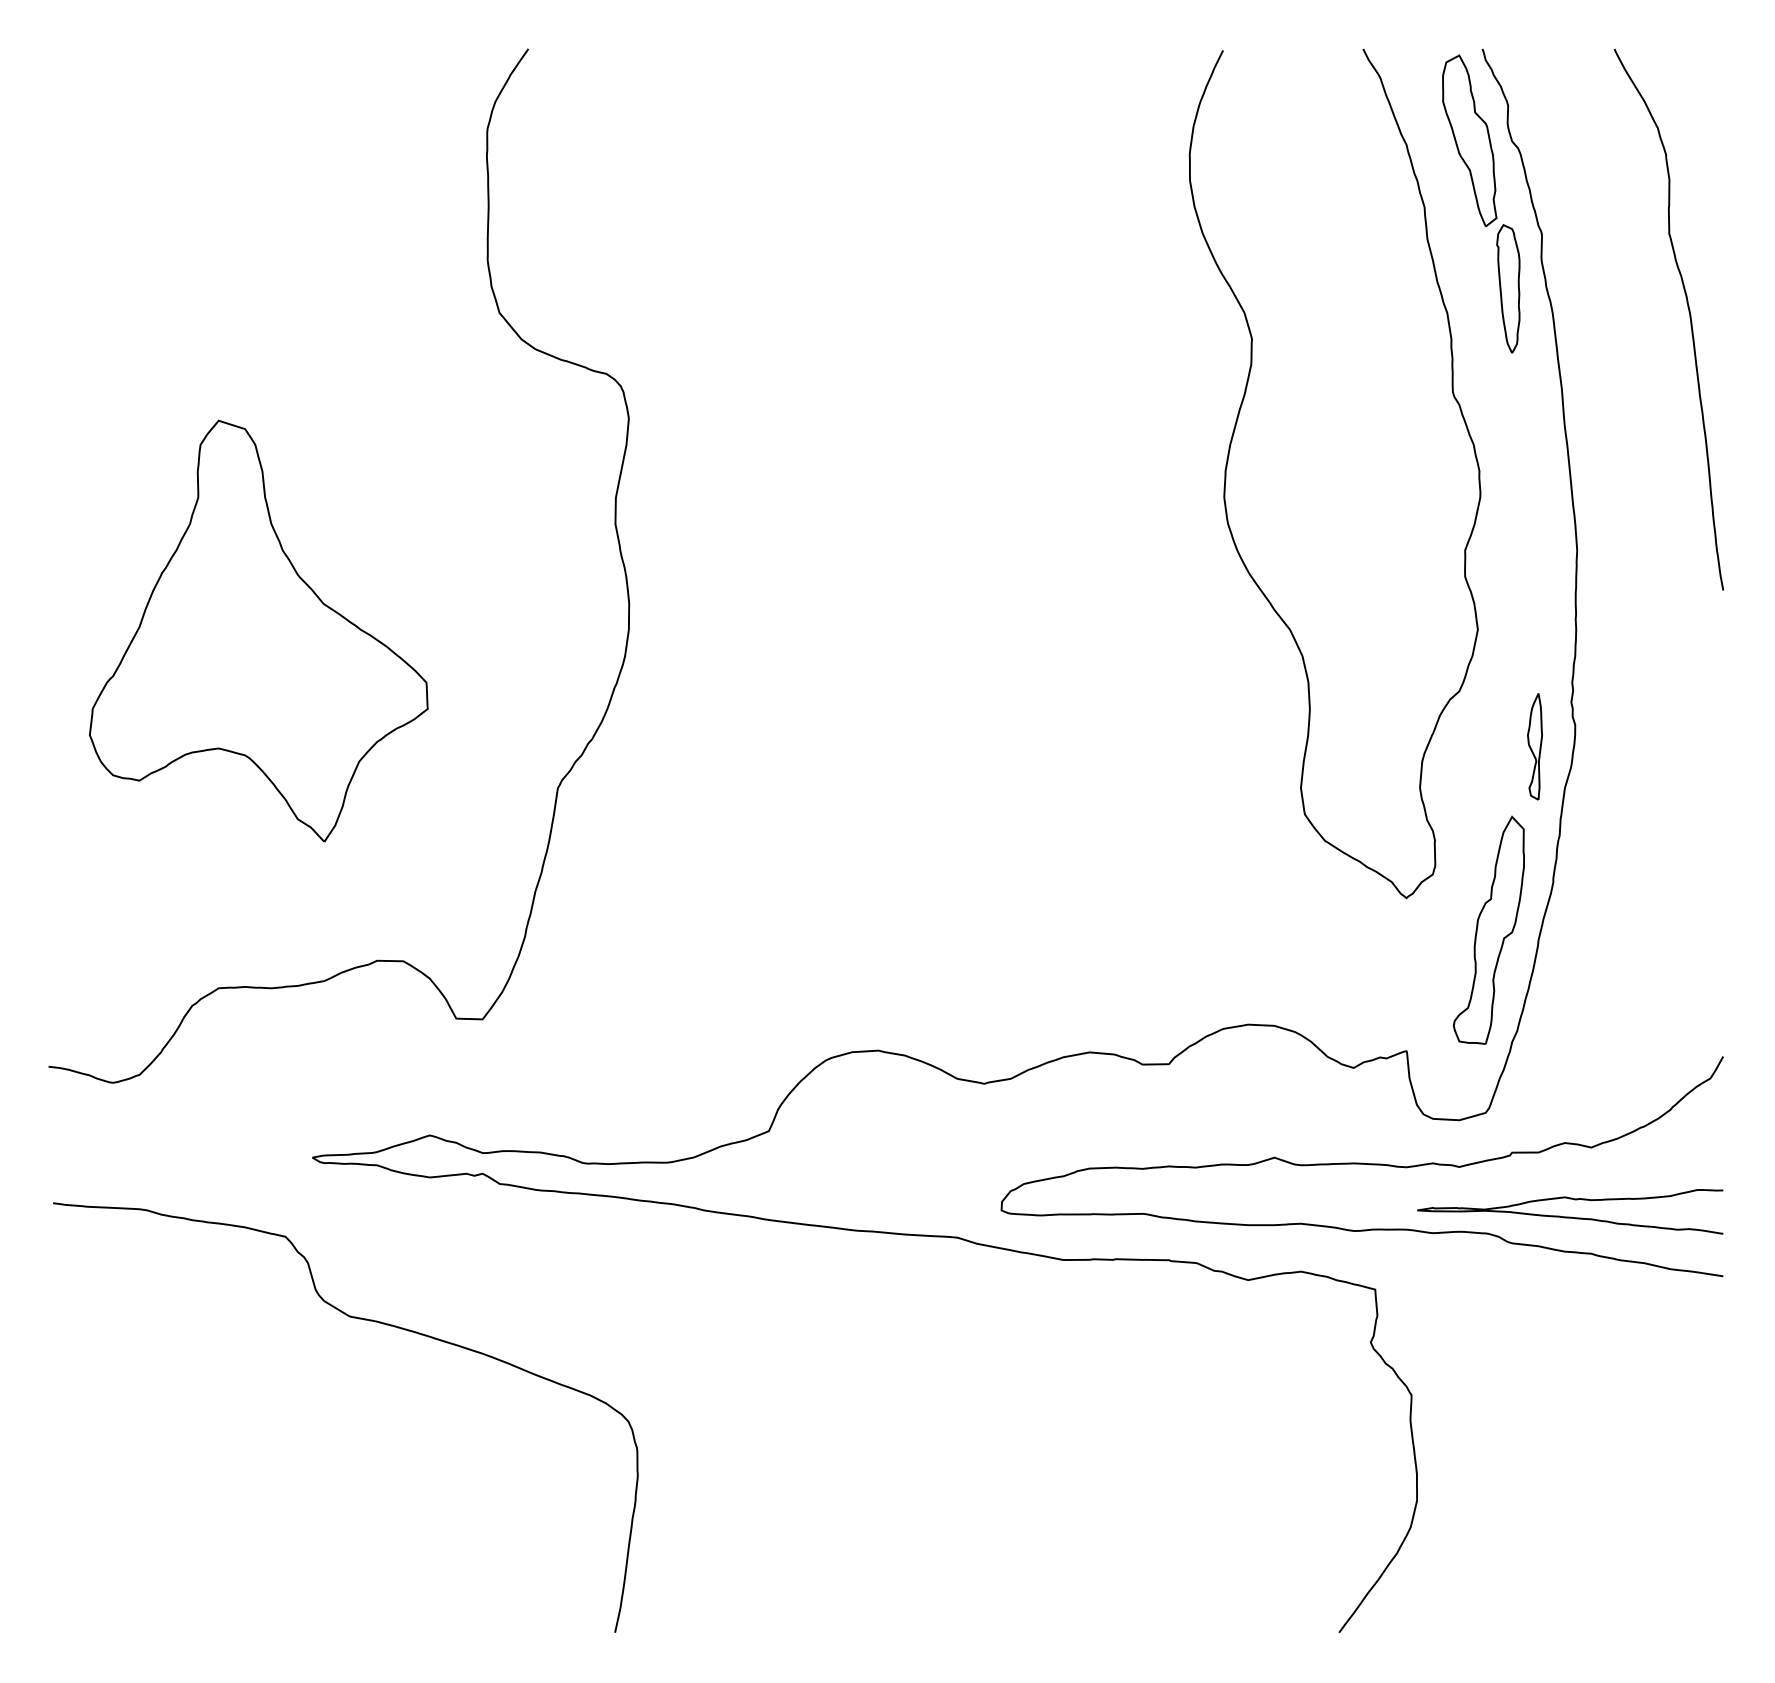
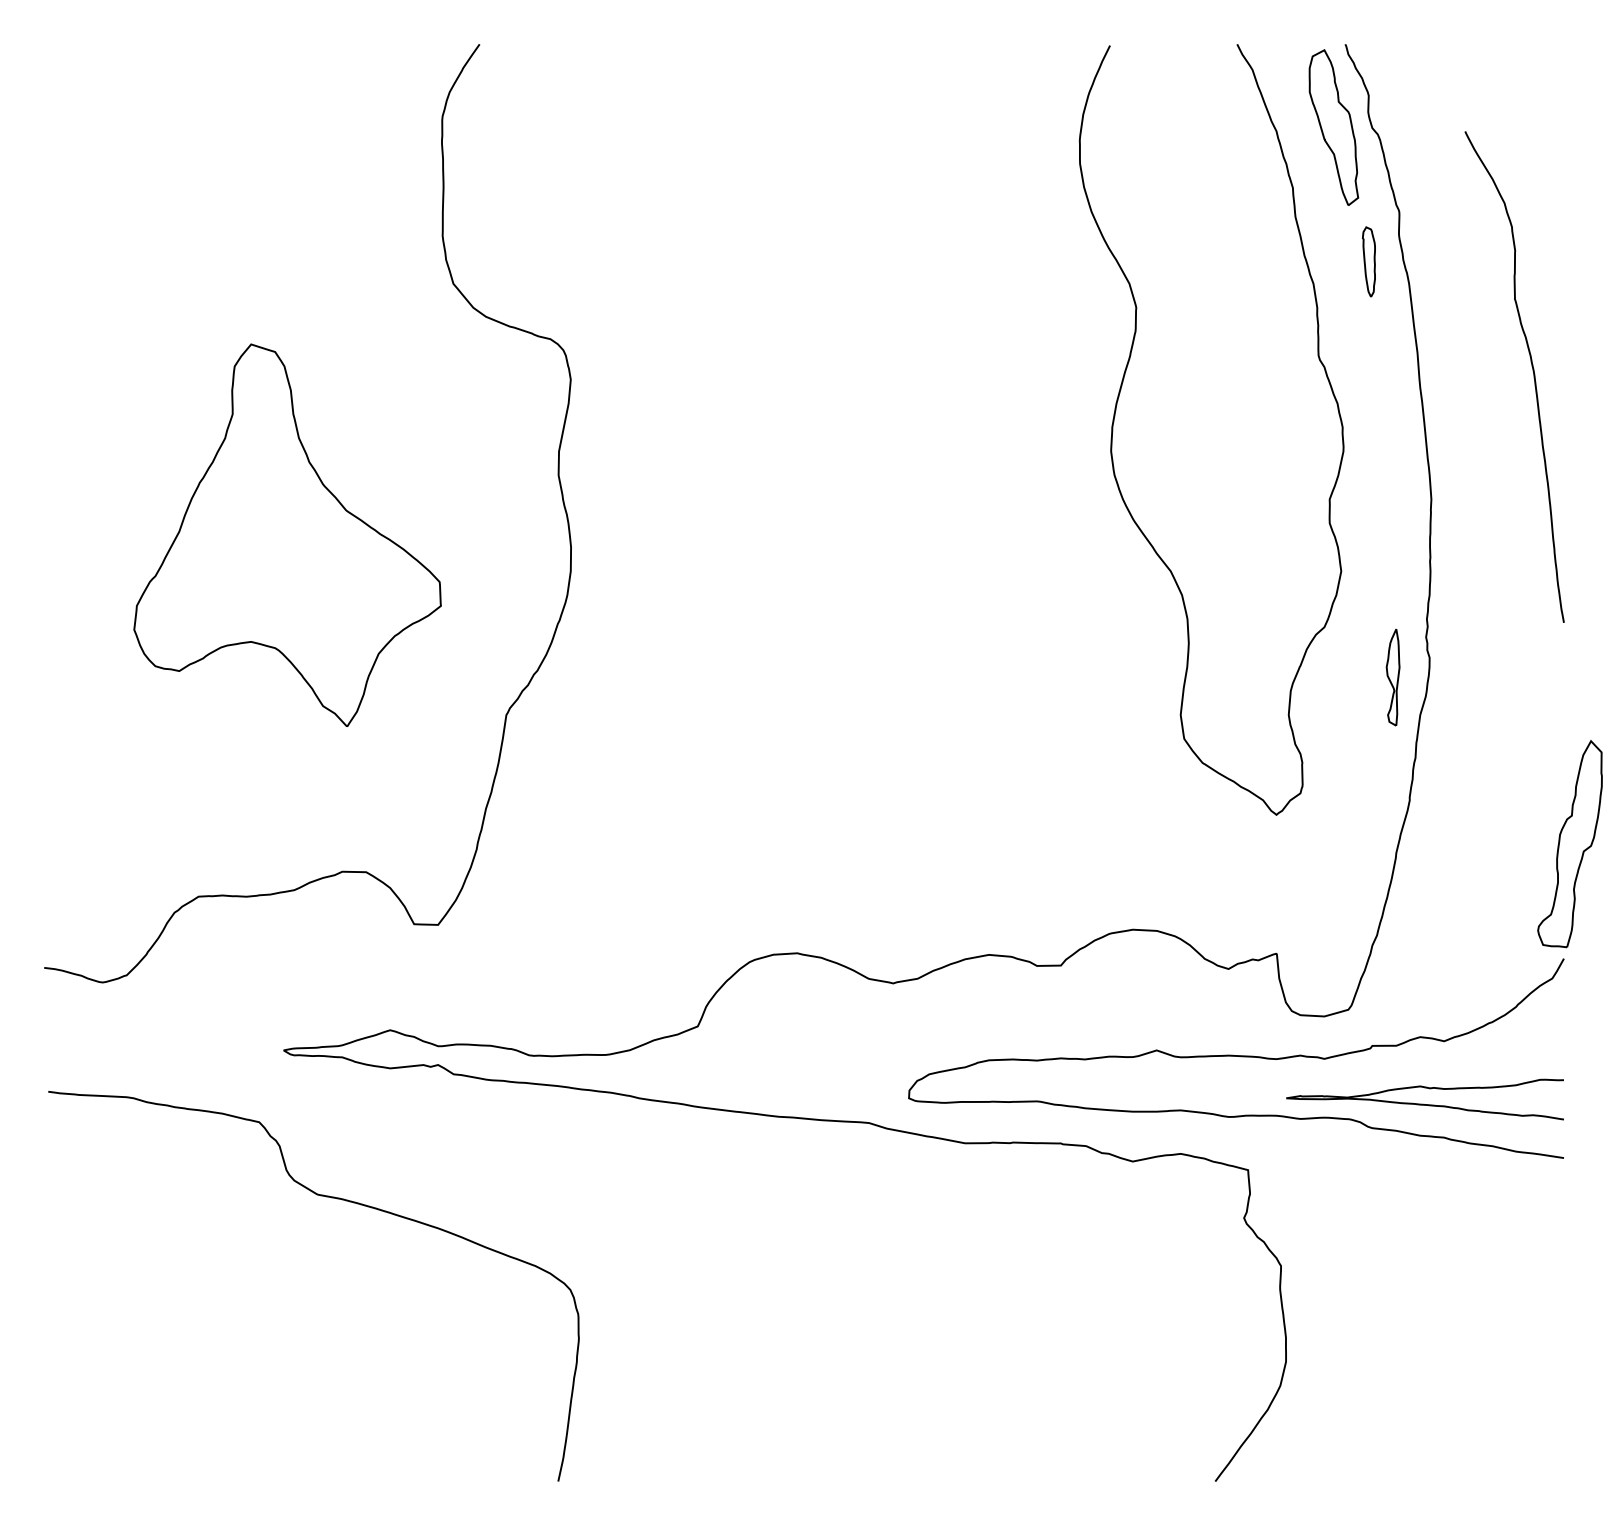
part: (1508, 288) -> (1369, 261), size x0.6
curve: (1689, 318) -> (1533, 375), moved
part: (258, 630) -> (287, 534), moved
part: (1488, 929) -> (1569, 843), moved

